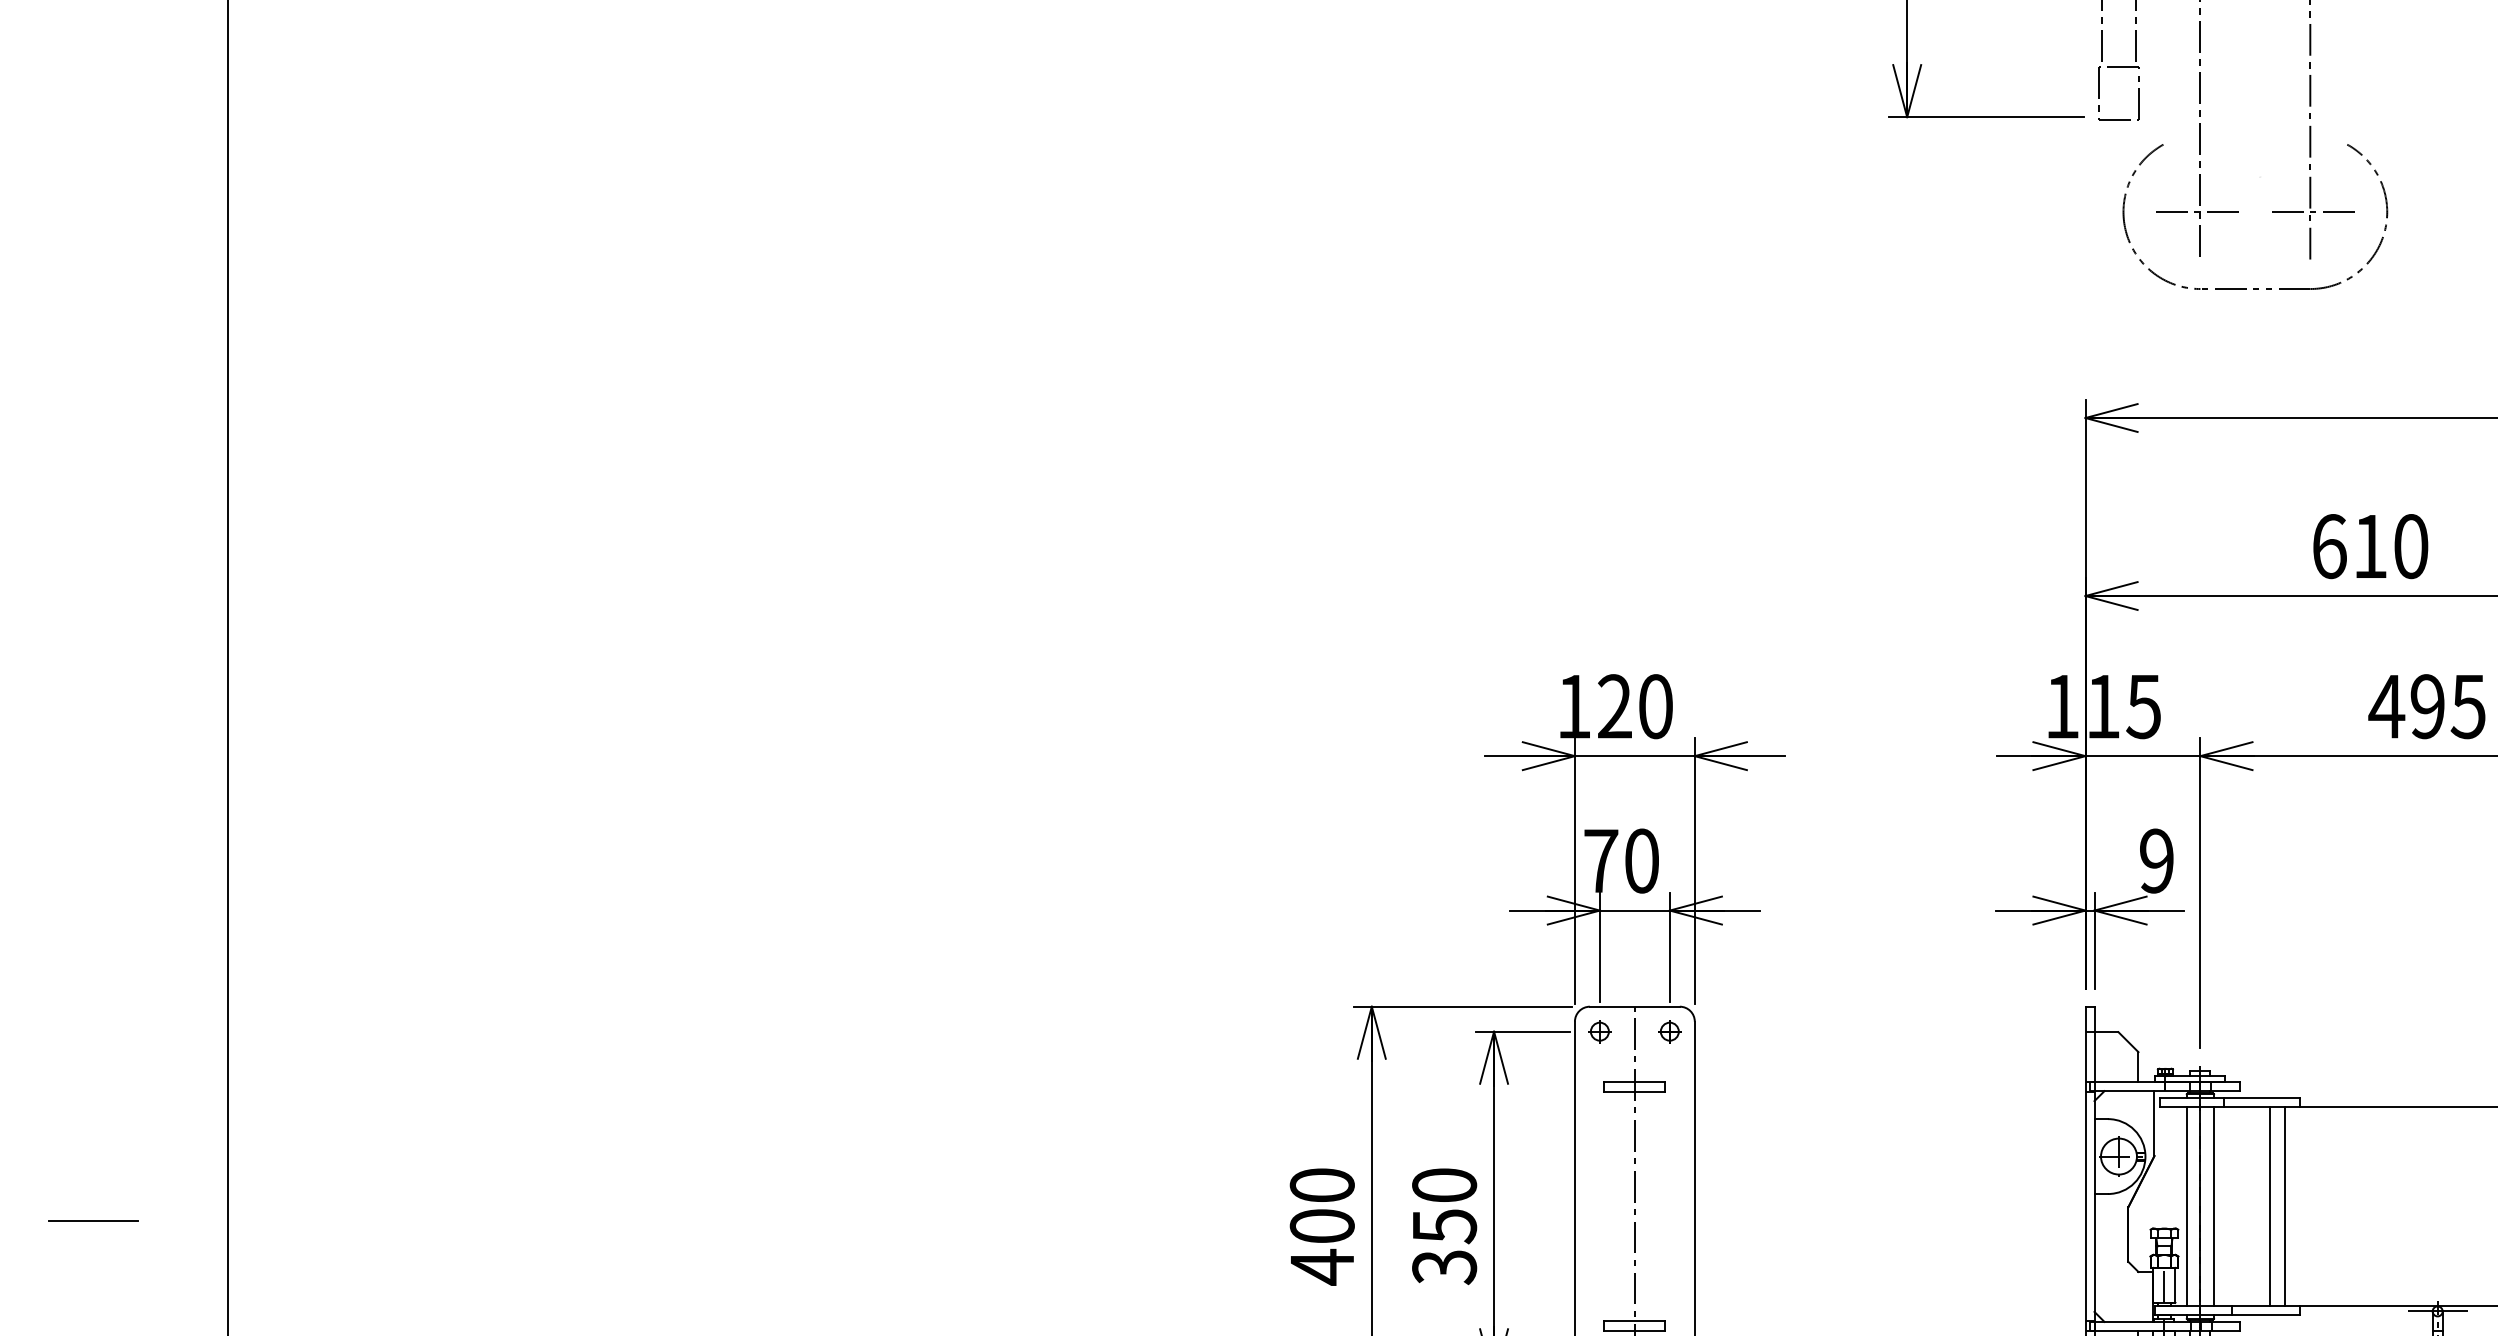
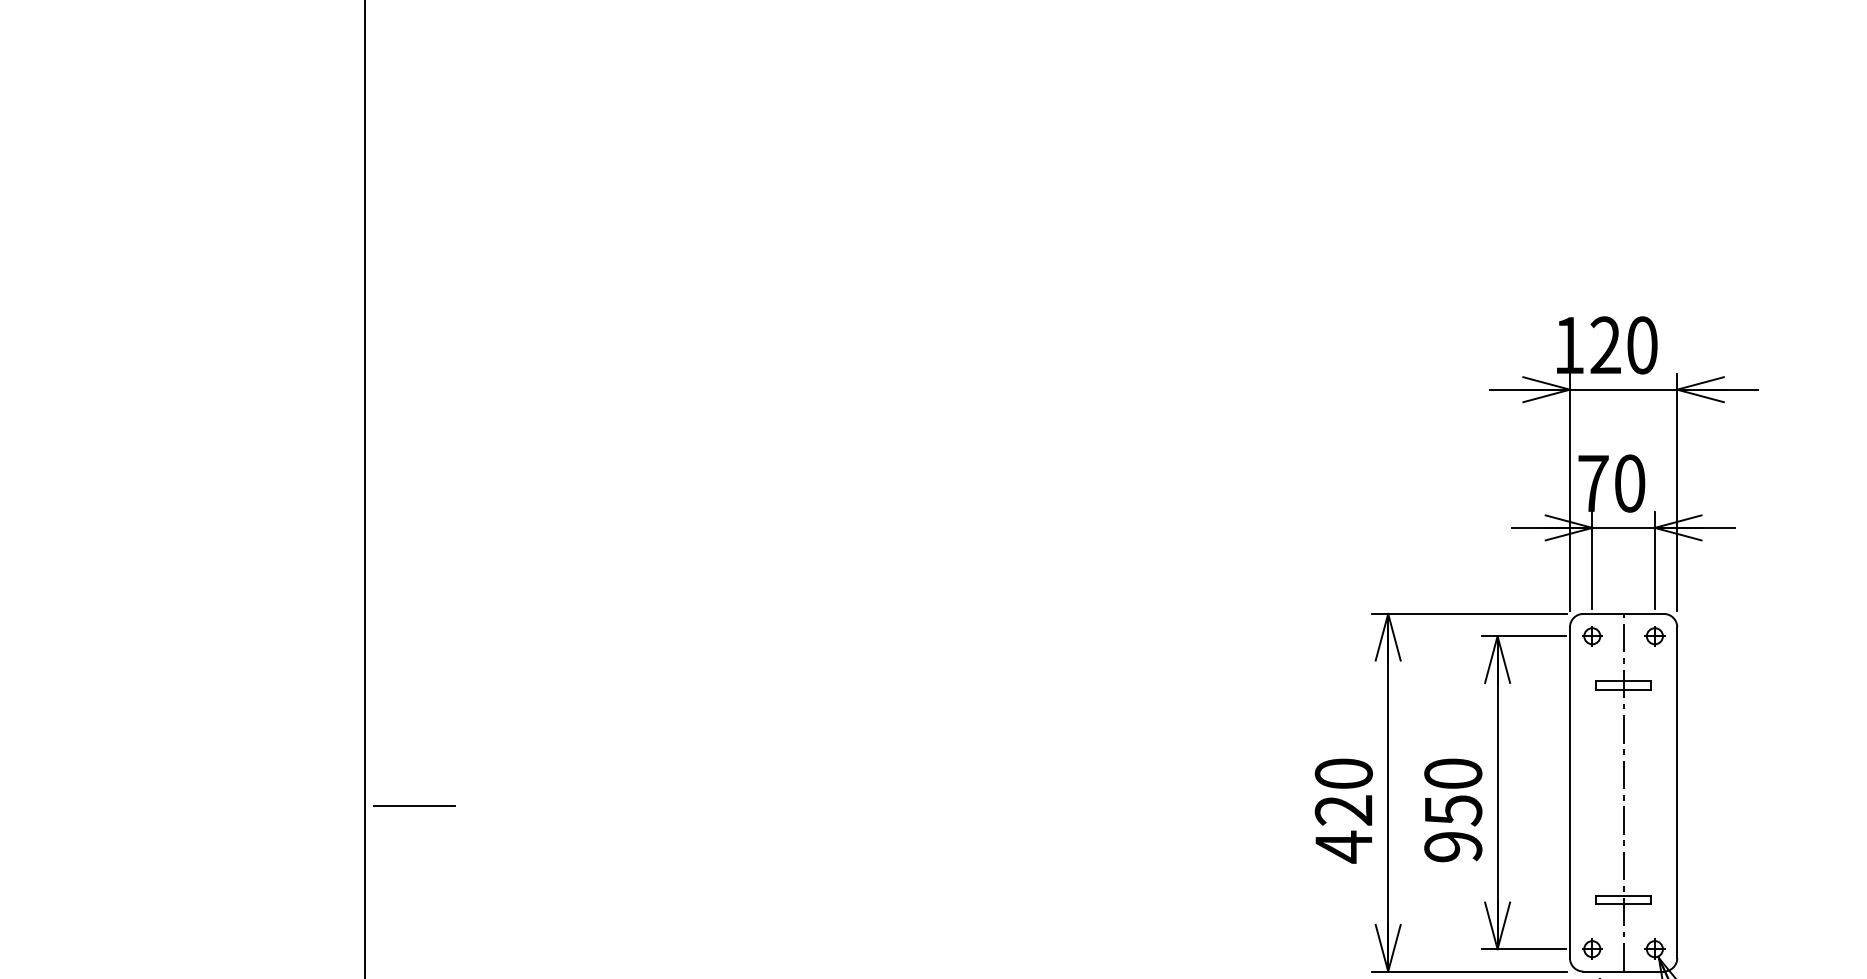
line: (93, 1220) -> (414, 805), moved
text: (1321, 1226) -> (1343, 810), 400 -> 420
text: (1444, 1267) -> (1453, 847), 350 -> 950

